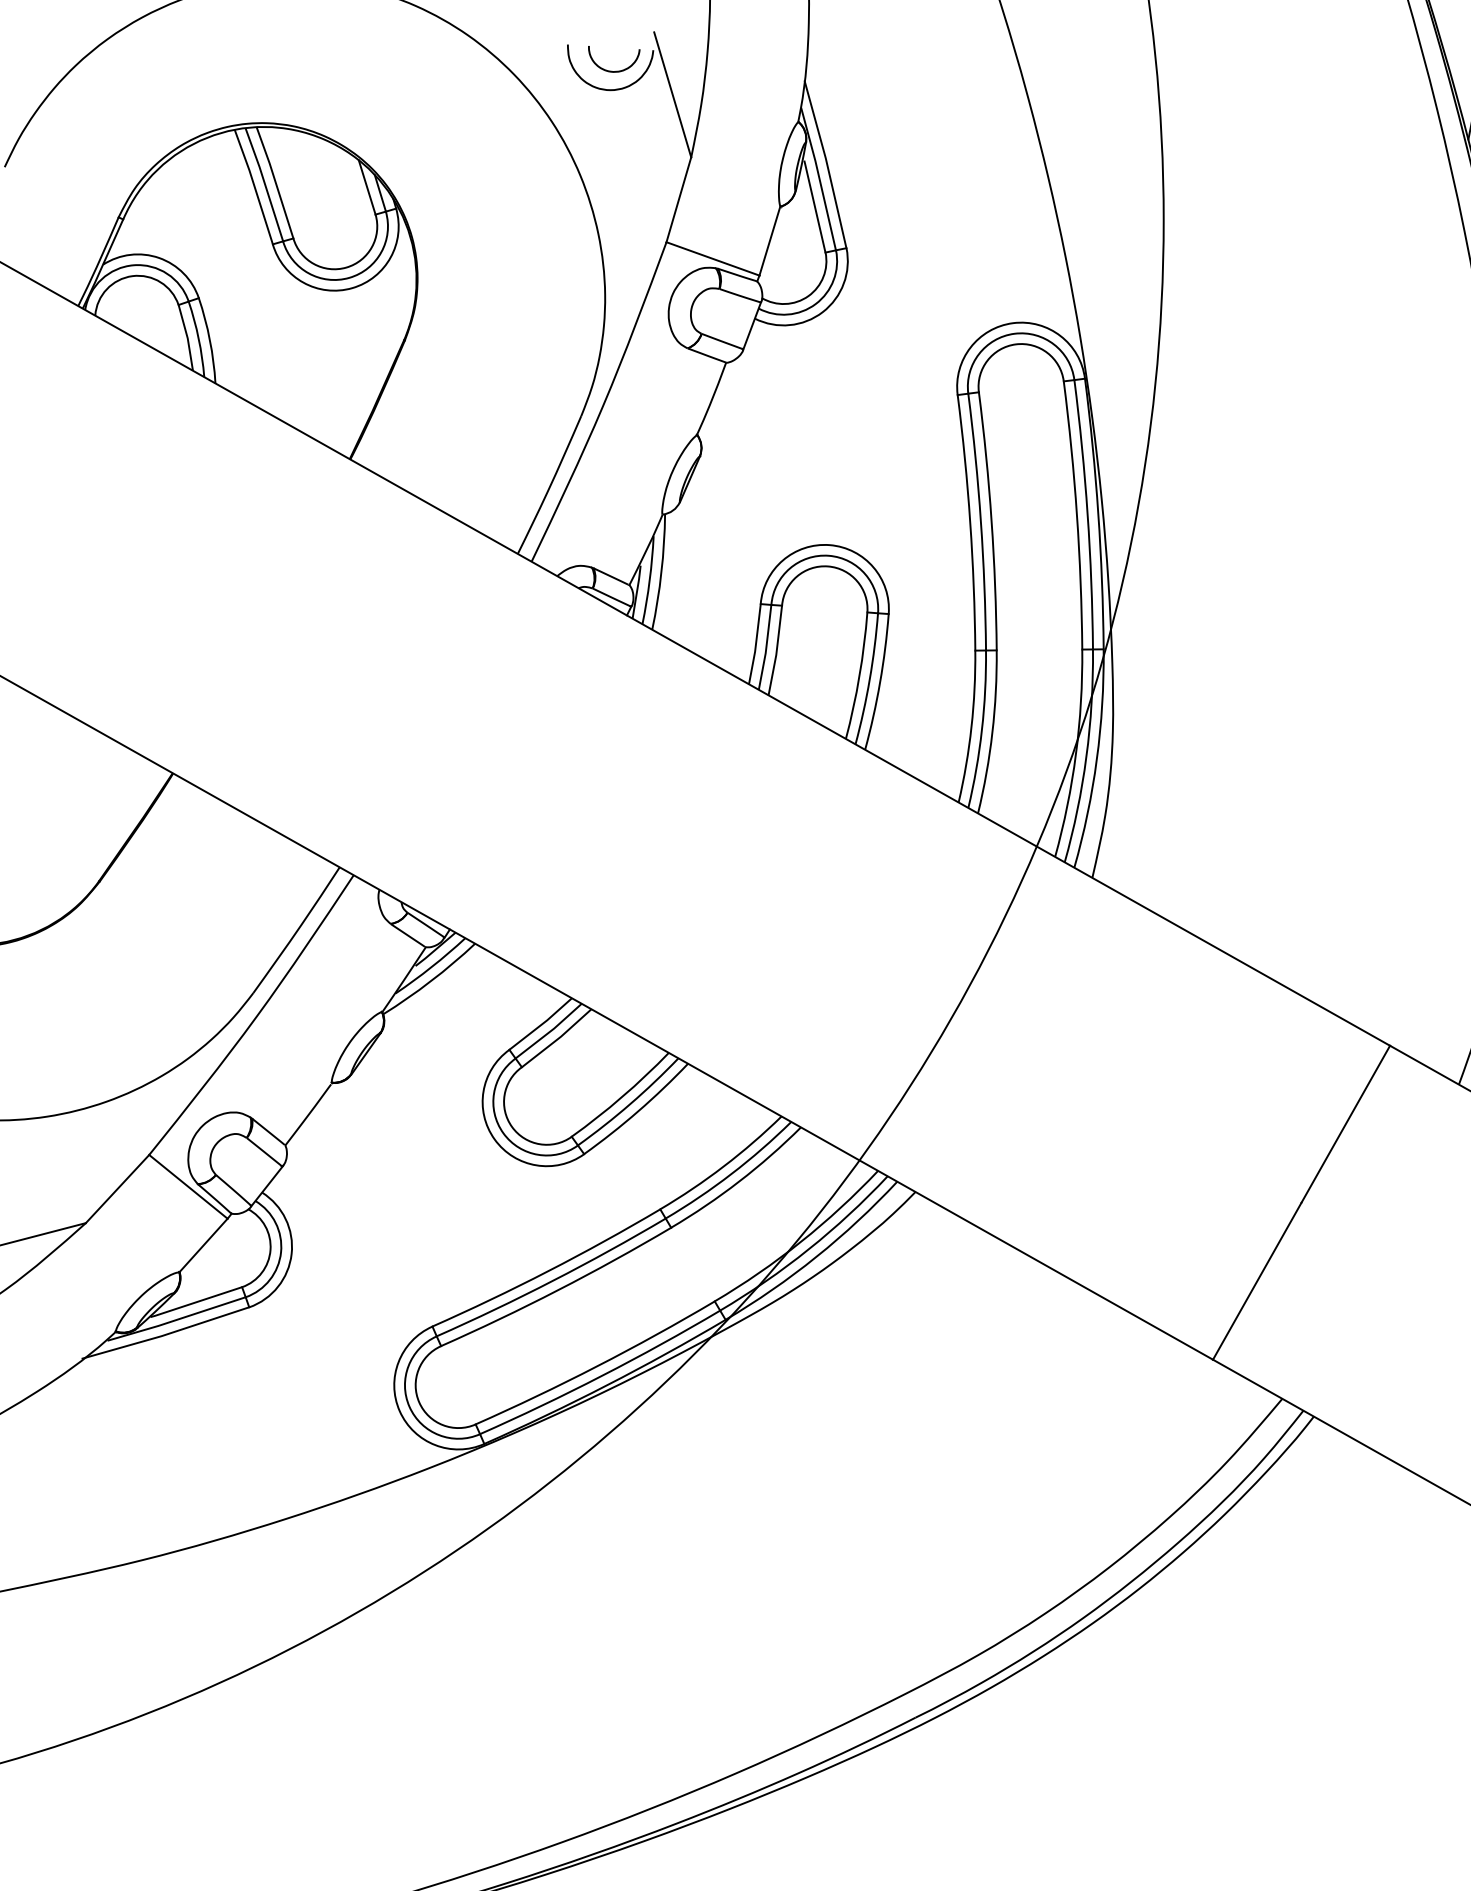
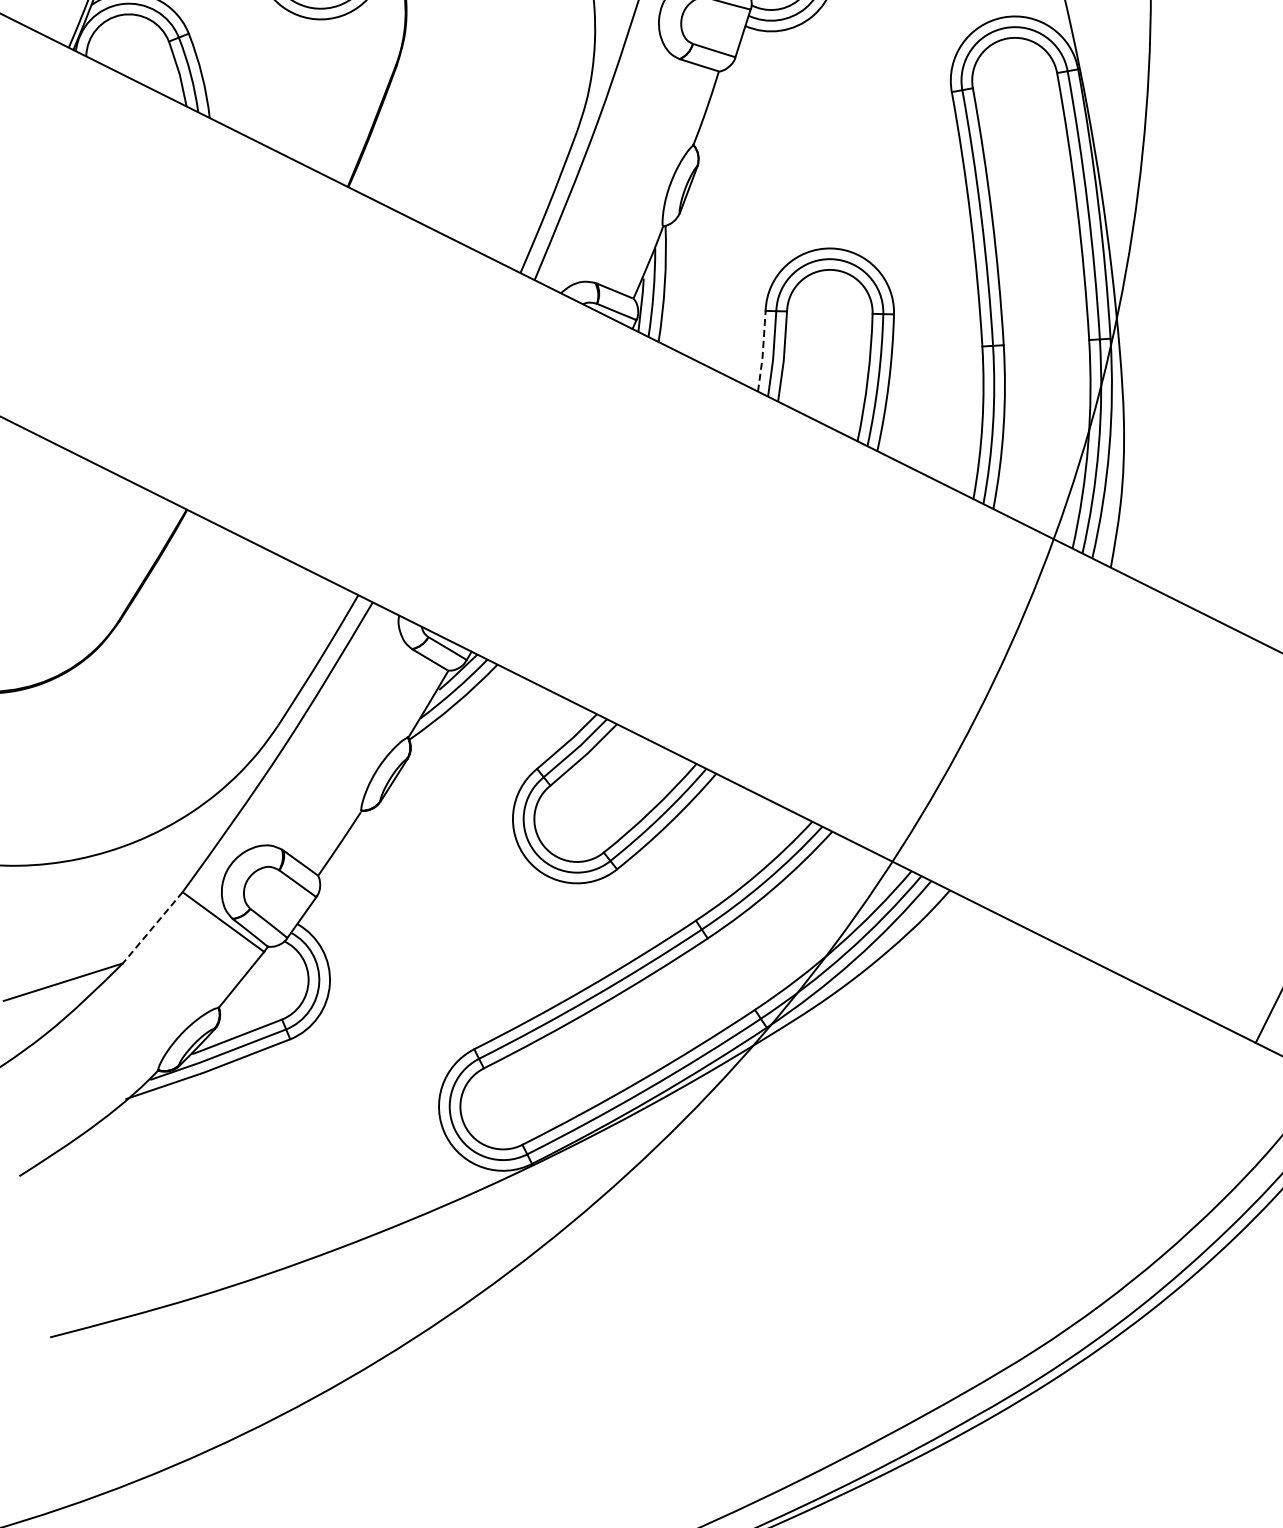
line: (755, 644) -> (762, 351), solid -> dashed
line: (117, 1189) -> (152, 928), solid -> dashed

